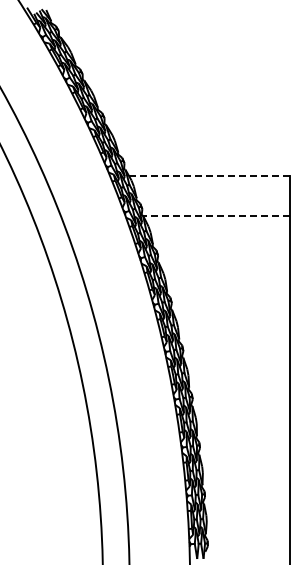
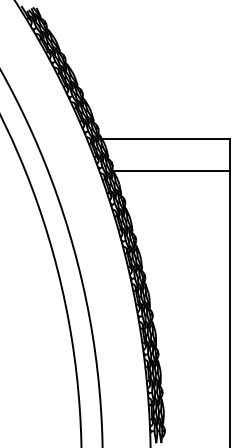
line: (209, 175) -> (166, 139), dashed -> solid
line: (216, 215) -> (171, 170), dashed -> solid

